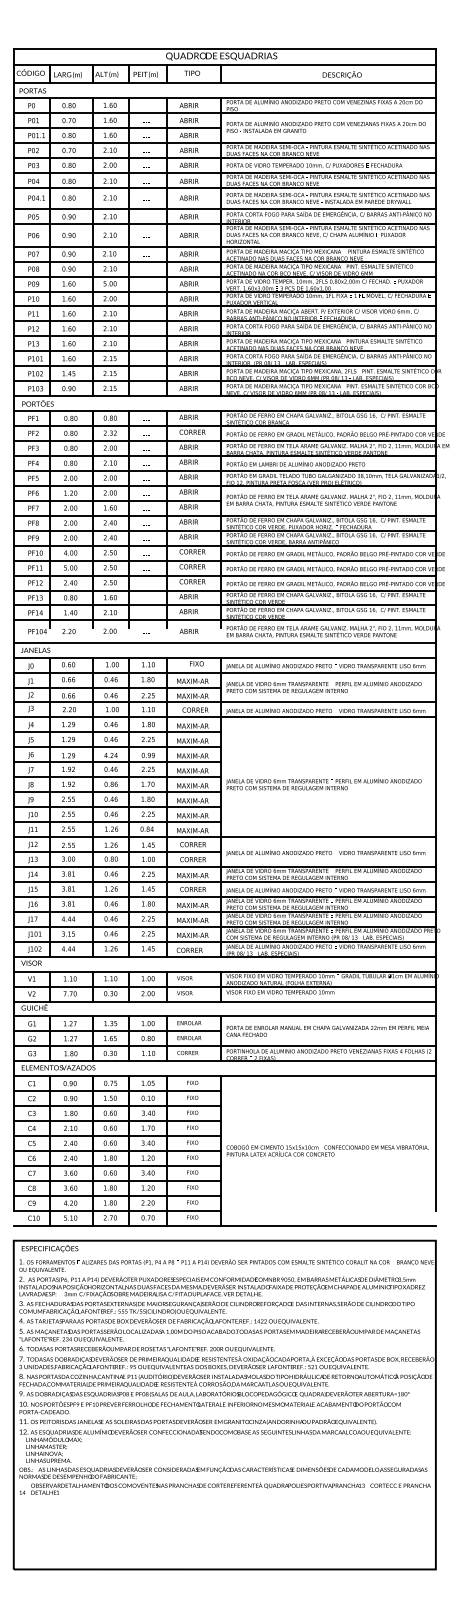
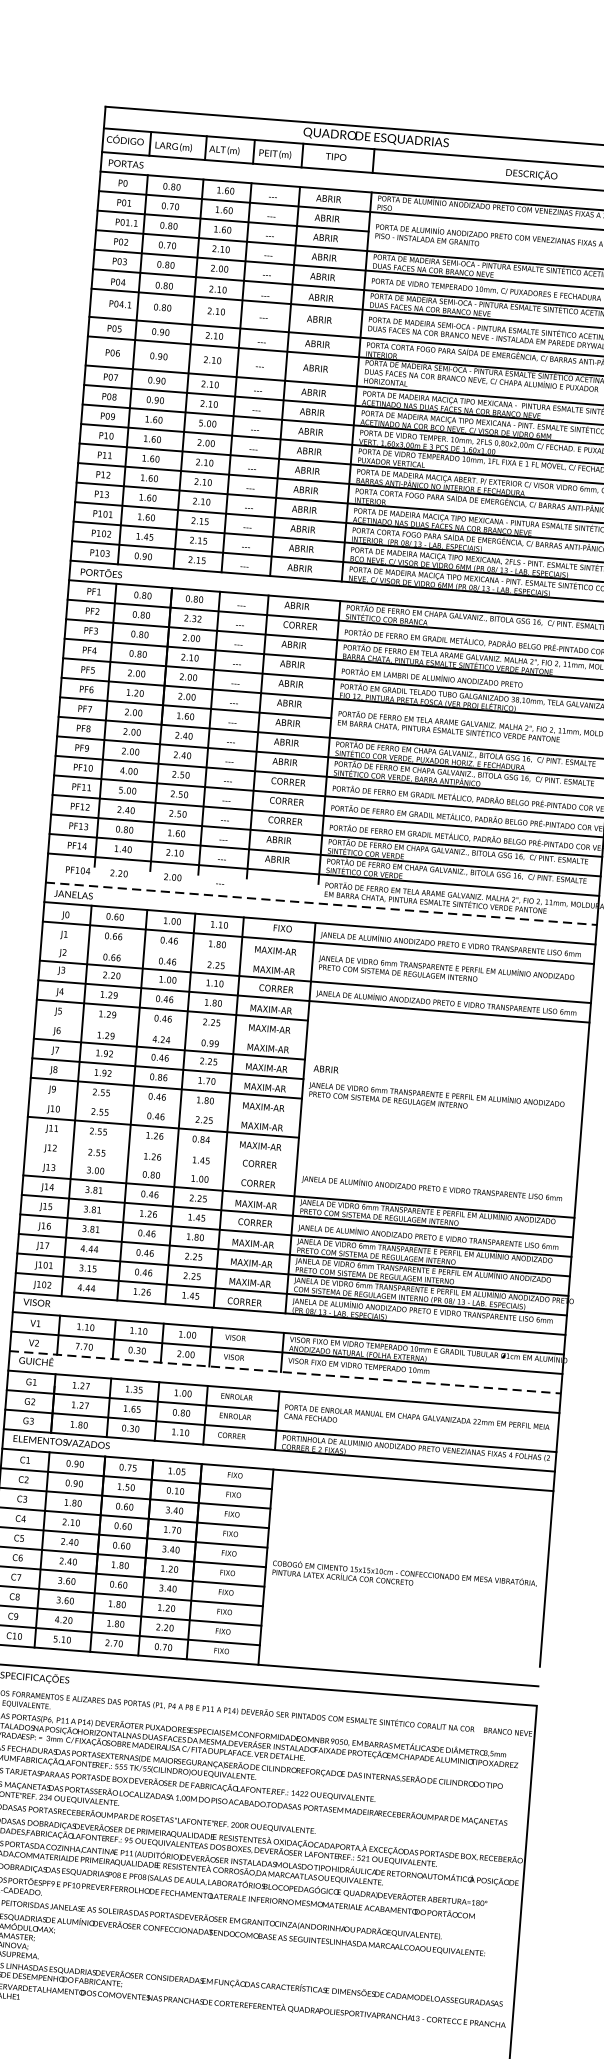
text: (188, 631) -> (325, 1069), moved
line: (225, 642) -> (322, 903), solid -> dashed
line: (117, 687) -> (176, 951), removed
line: (117, 747) -> (170, 1029), removed
line: (117, 807) -> (164, 1108), removed
line: (224, 837) -> (301, 1158), removed
line: (117, 852) -> (160, 1166), removed
line: (225, 1001) -> (286, 1372), solid -> dashed

